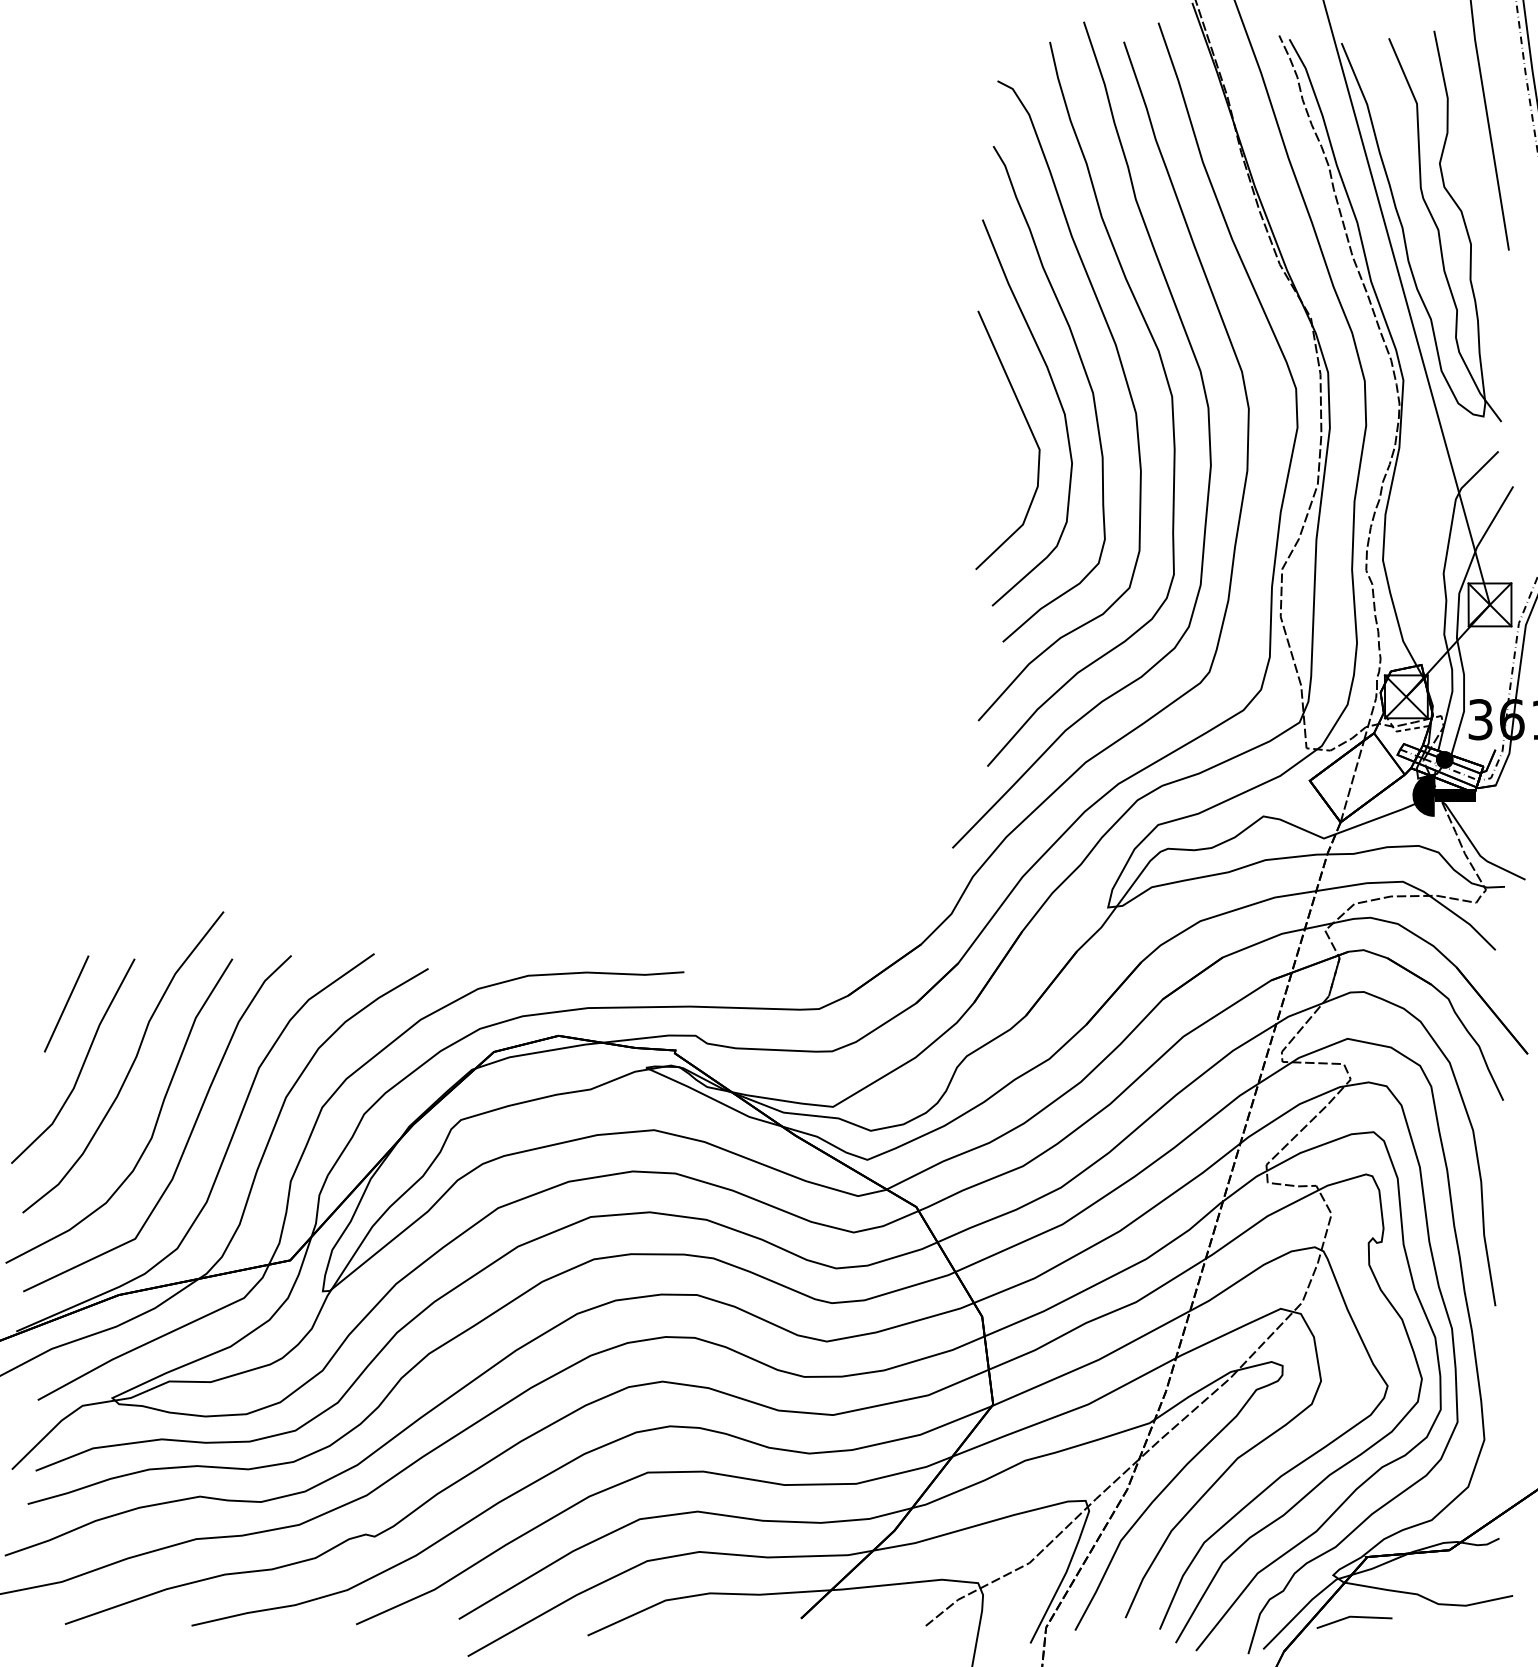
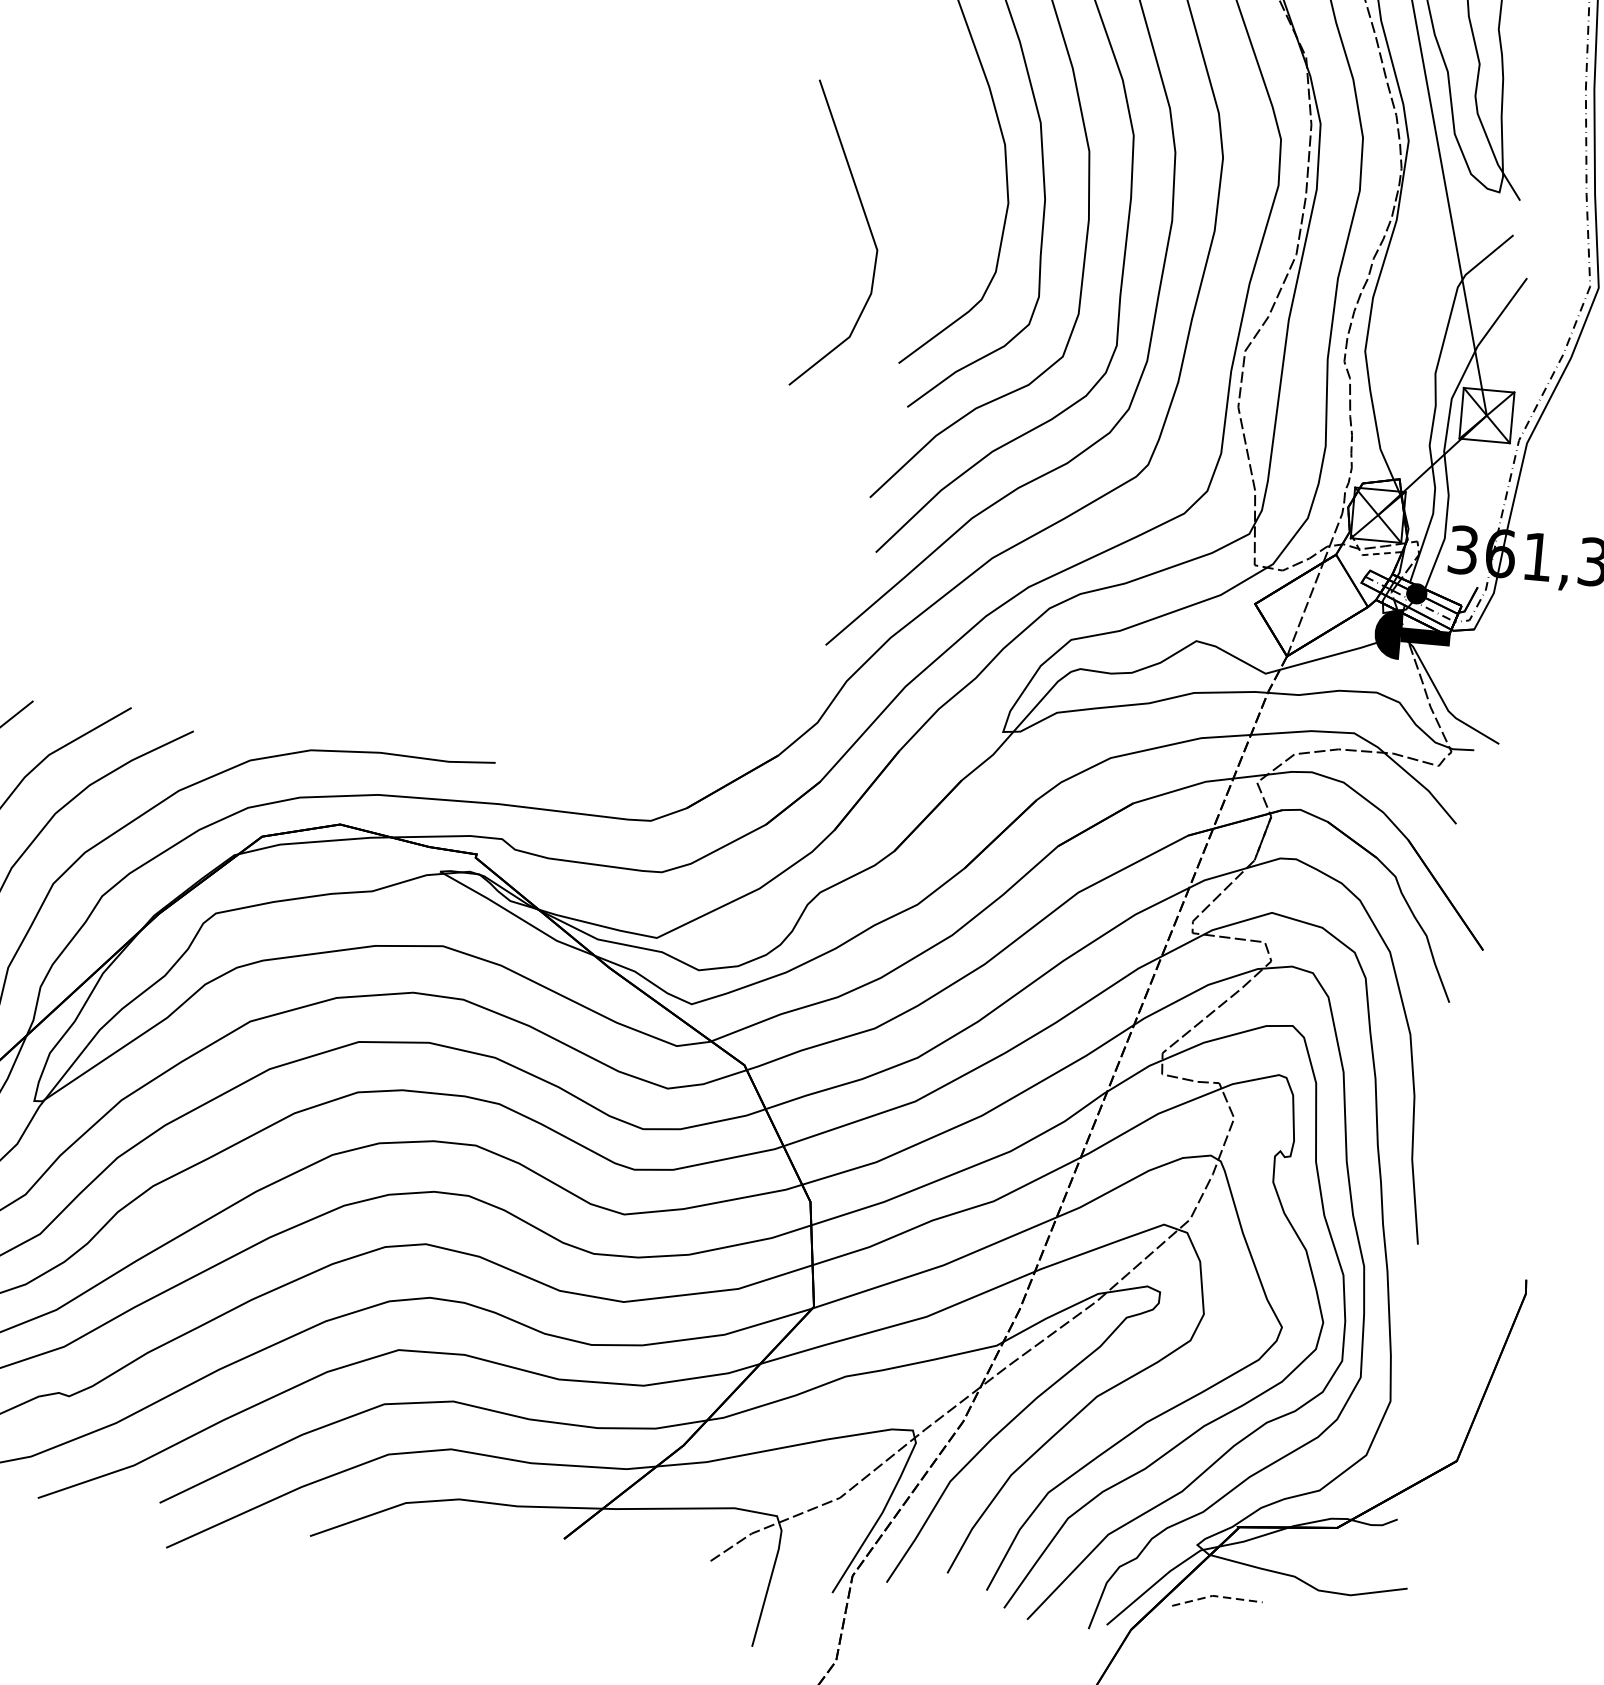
line: (1029, 429) -> (867, 225), moved
line: (1352, 1616) -> (1215, 1595), solid -> dashed

